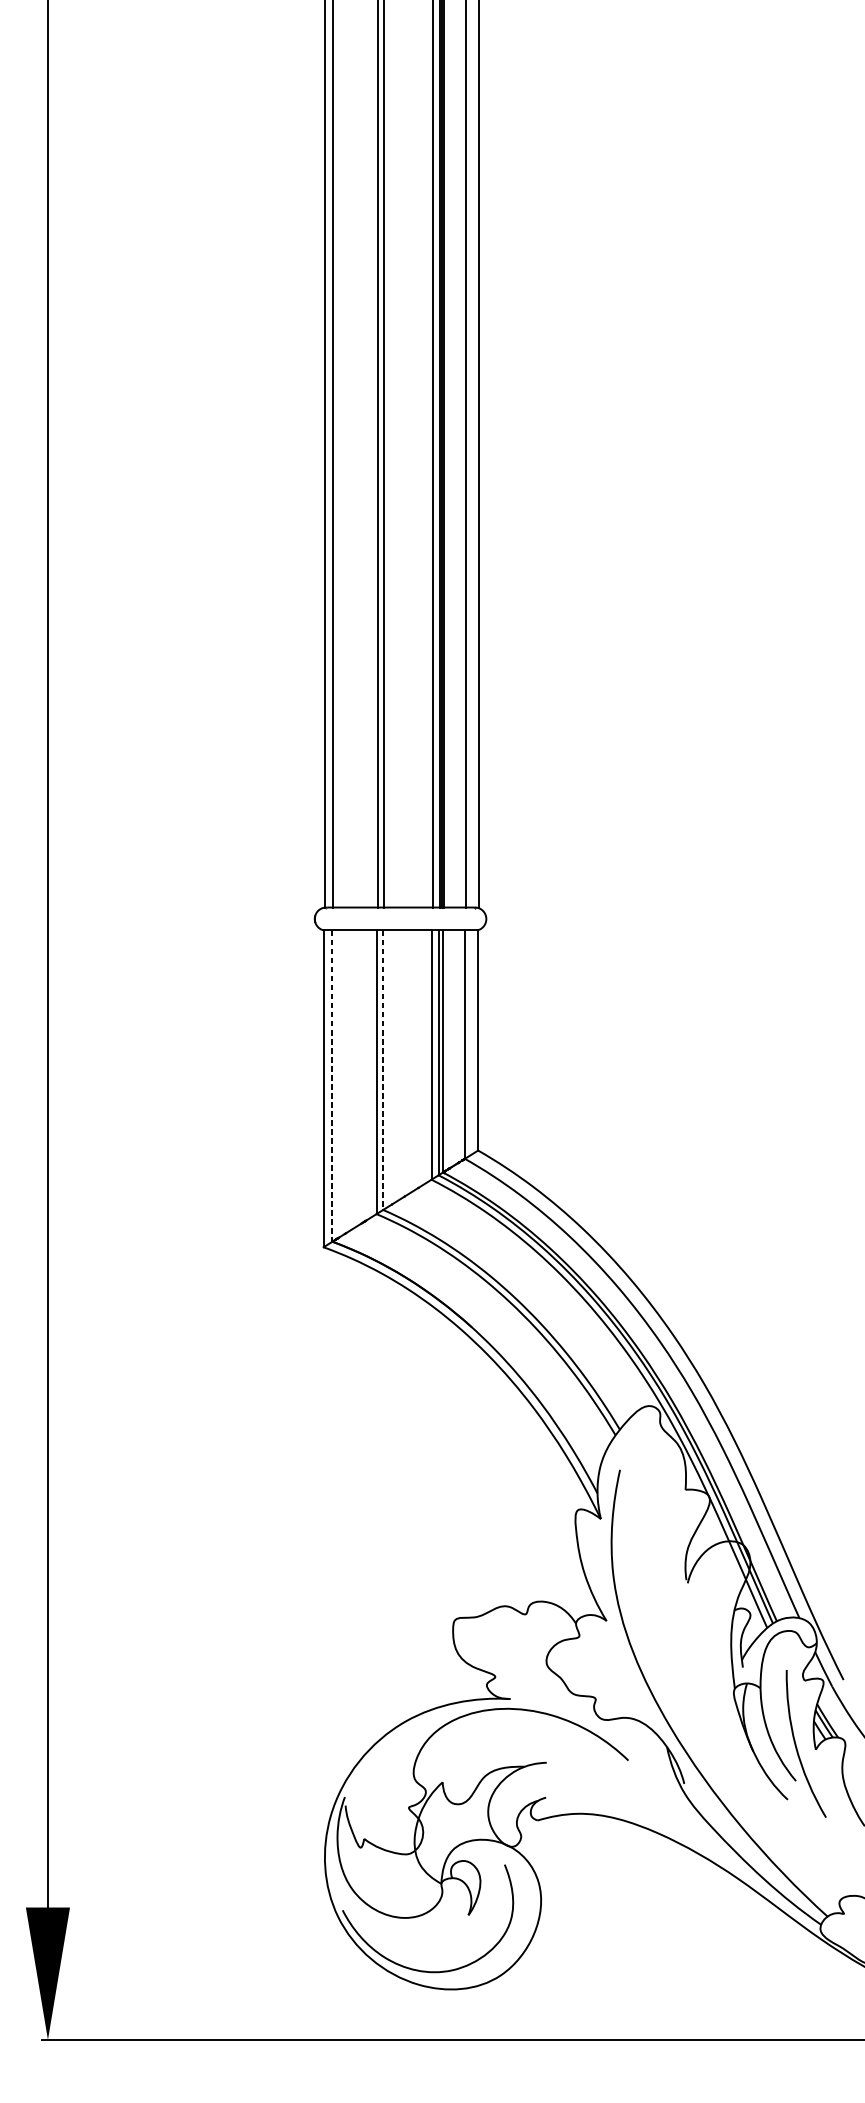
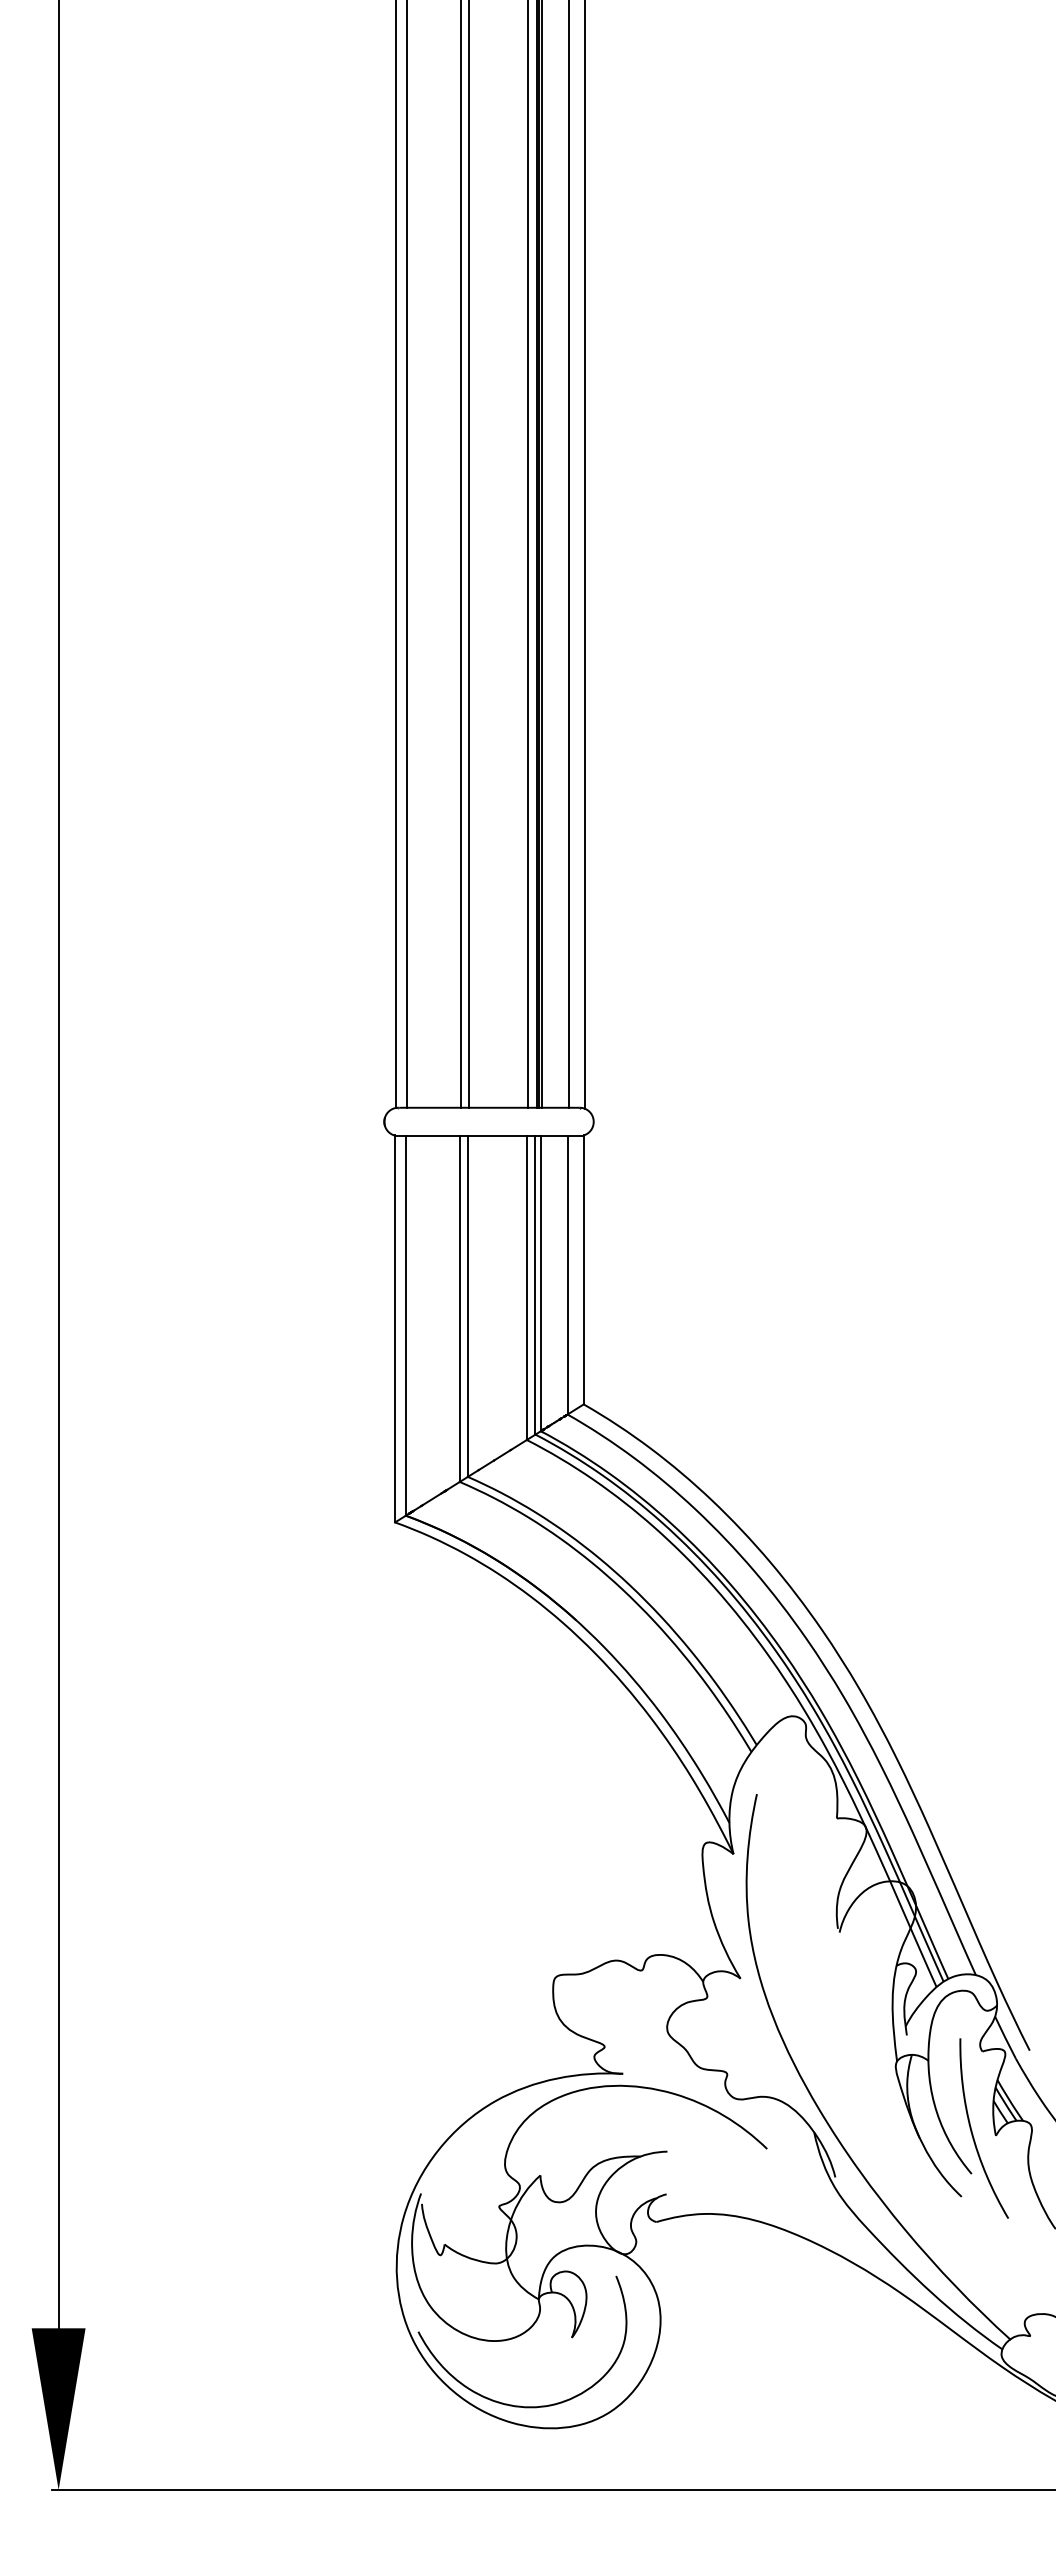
line: (382, 1070) -> (467, 1306), dashed -> solid
line: (332, 1085) -> (405, 1325), dashed -> solid

